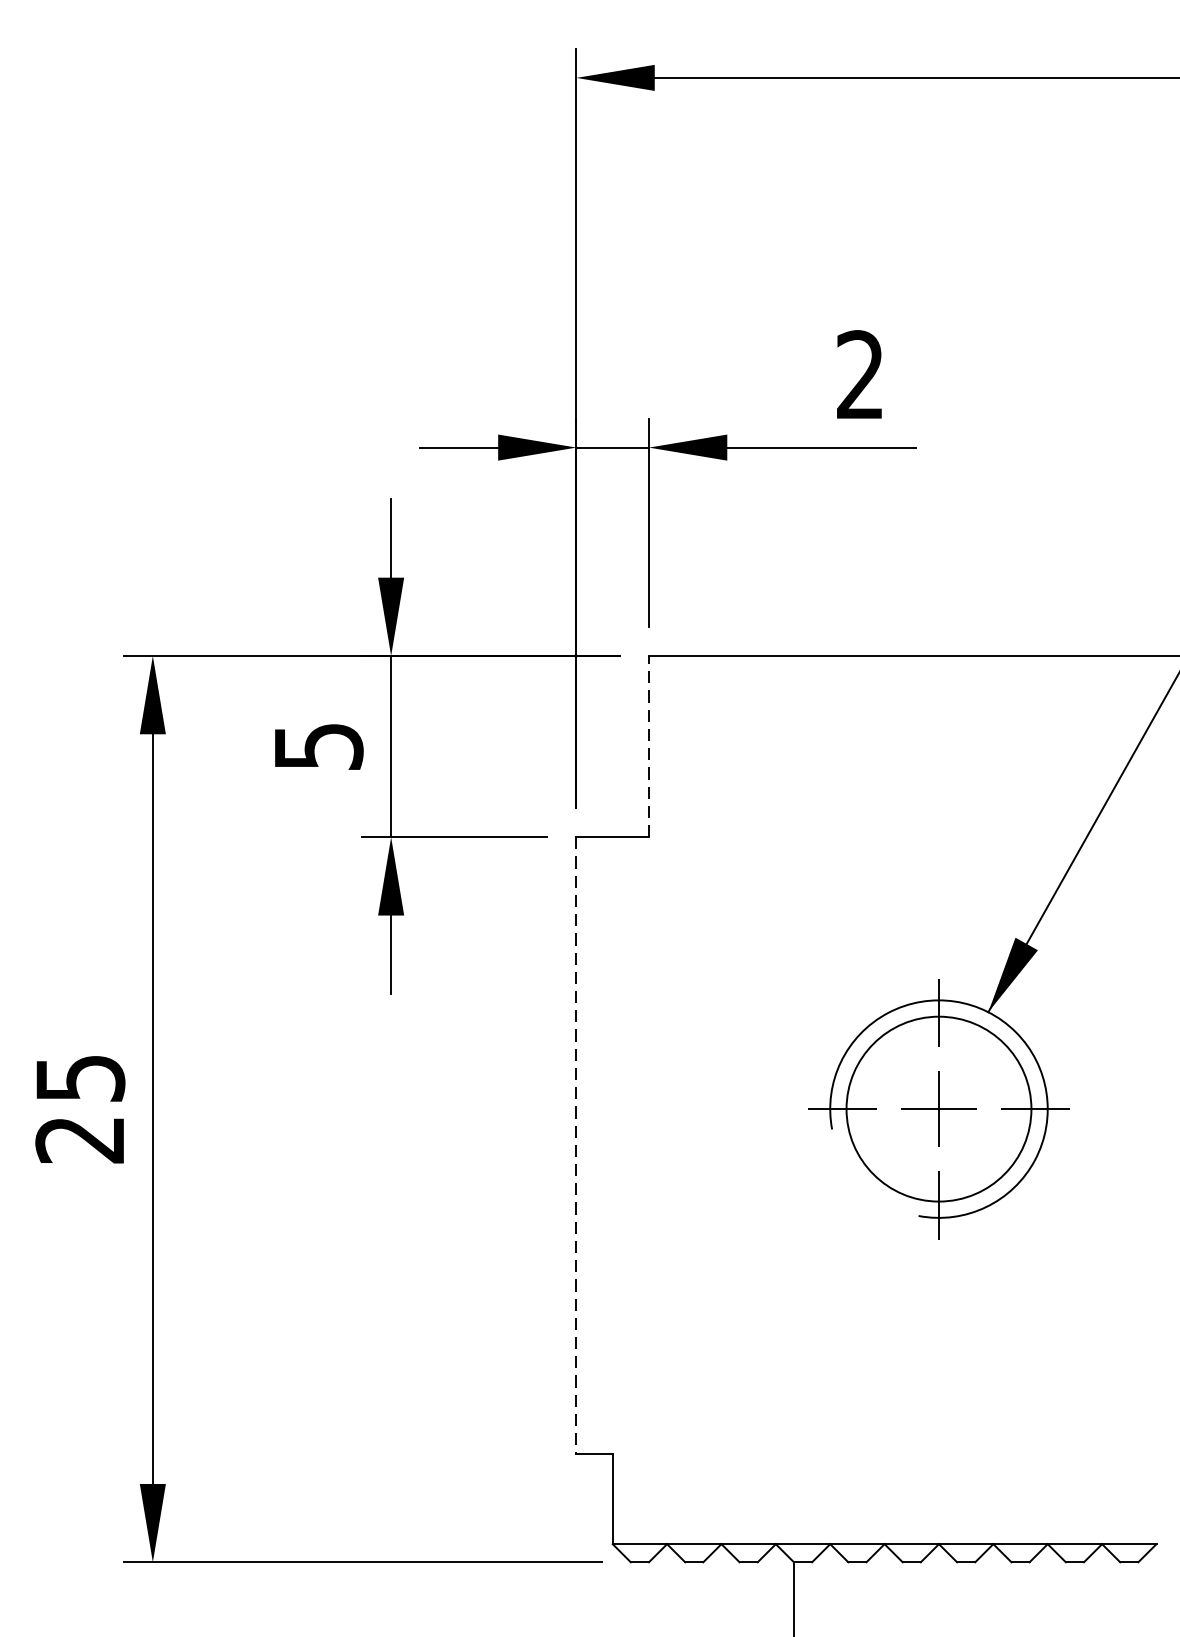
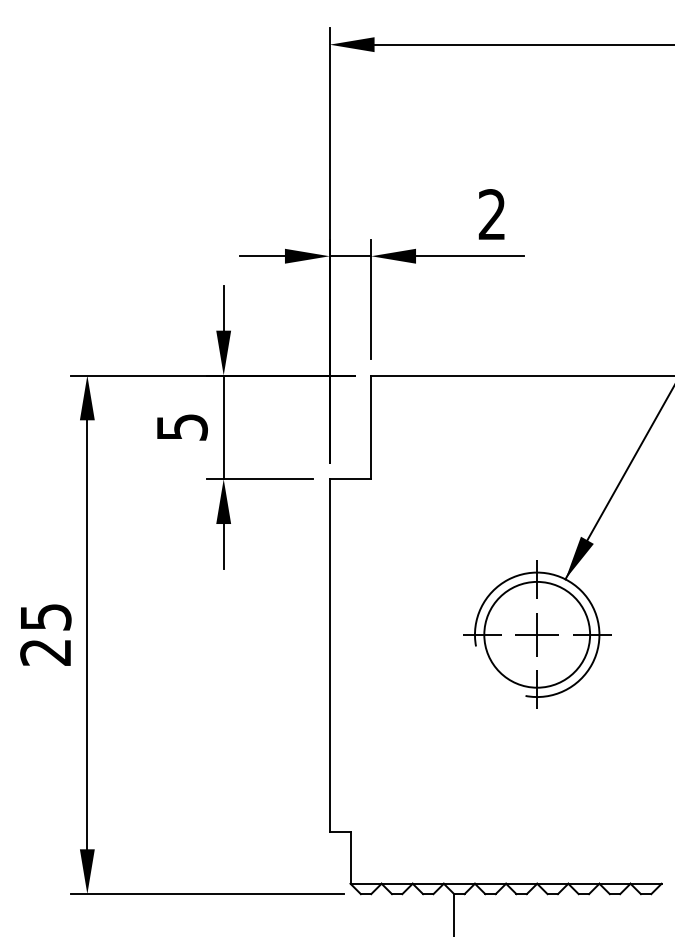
line: (649, 746) -> (371, 427), dashed -> solid
line: (576, 1147) -> (329, 656), dashed -> solid

